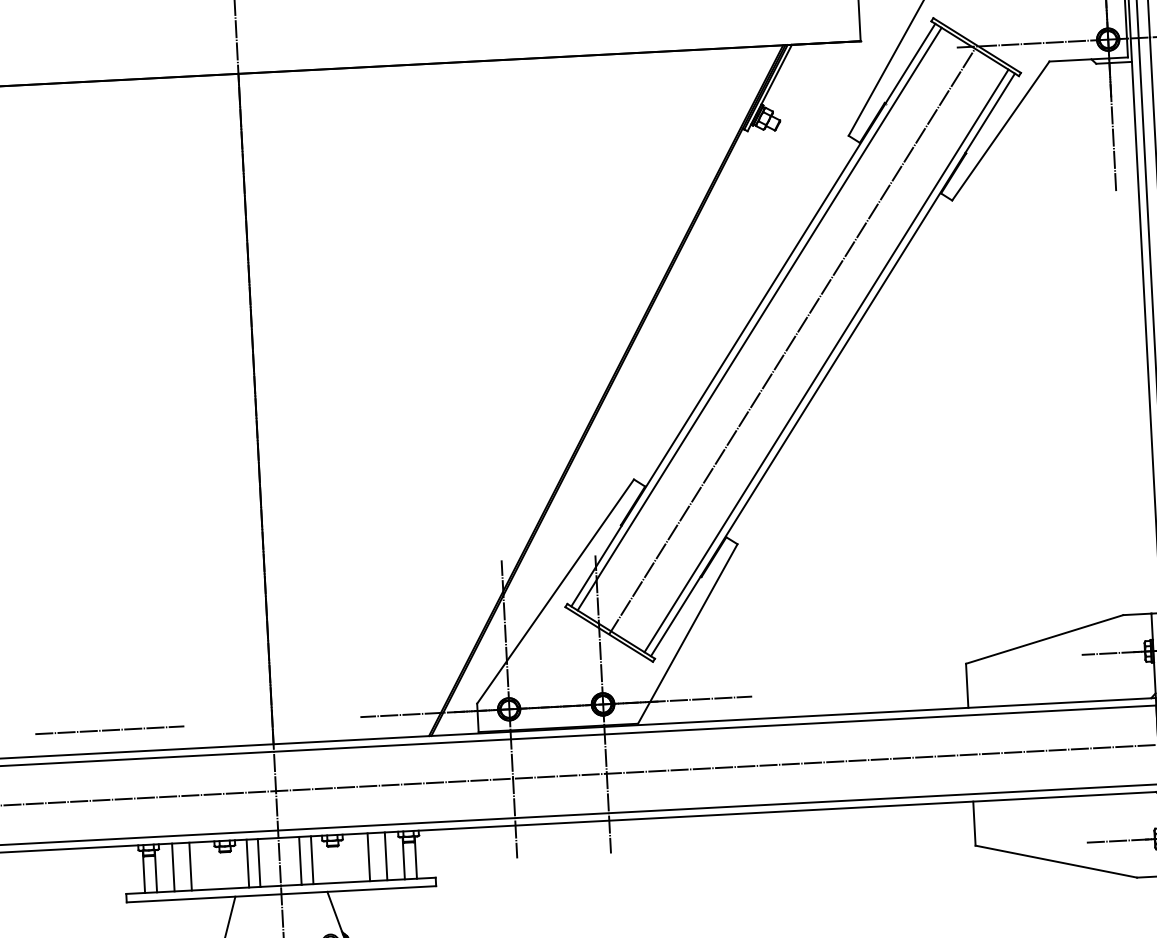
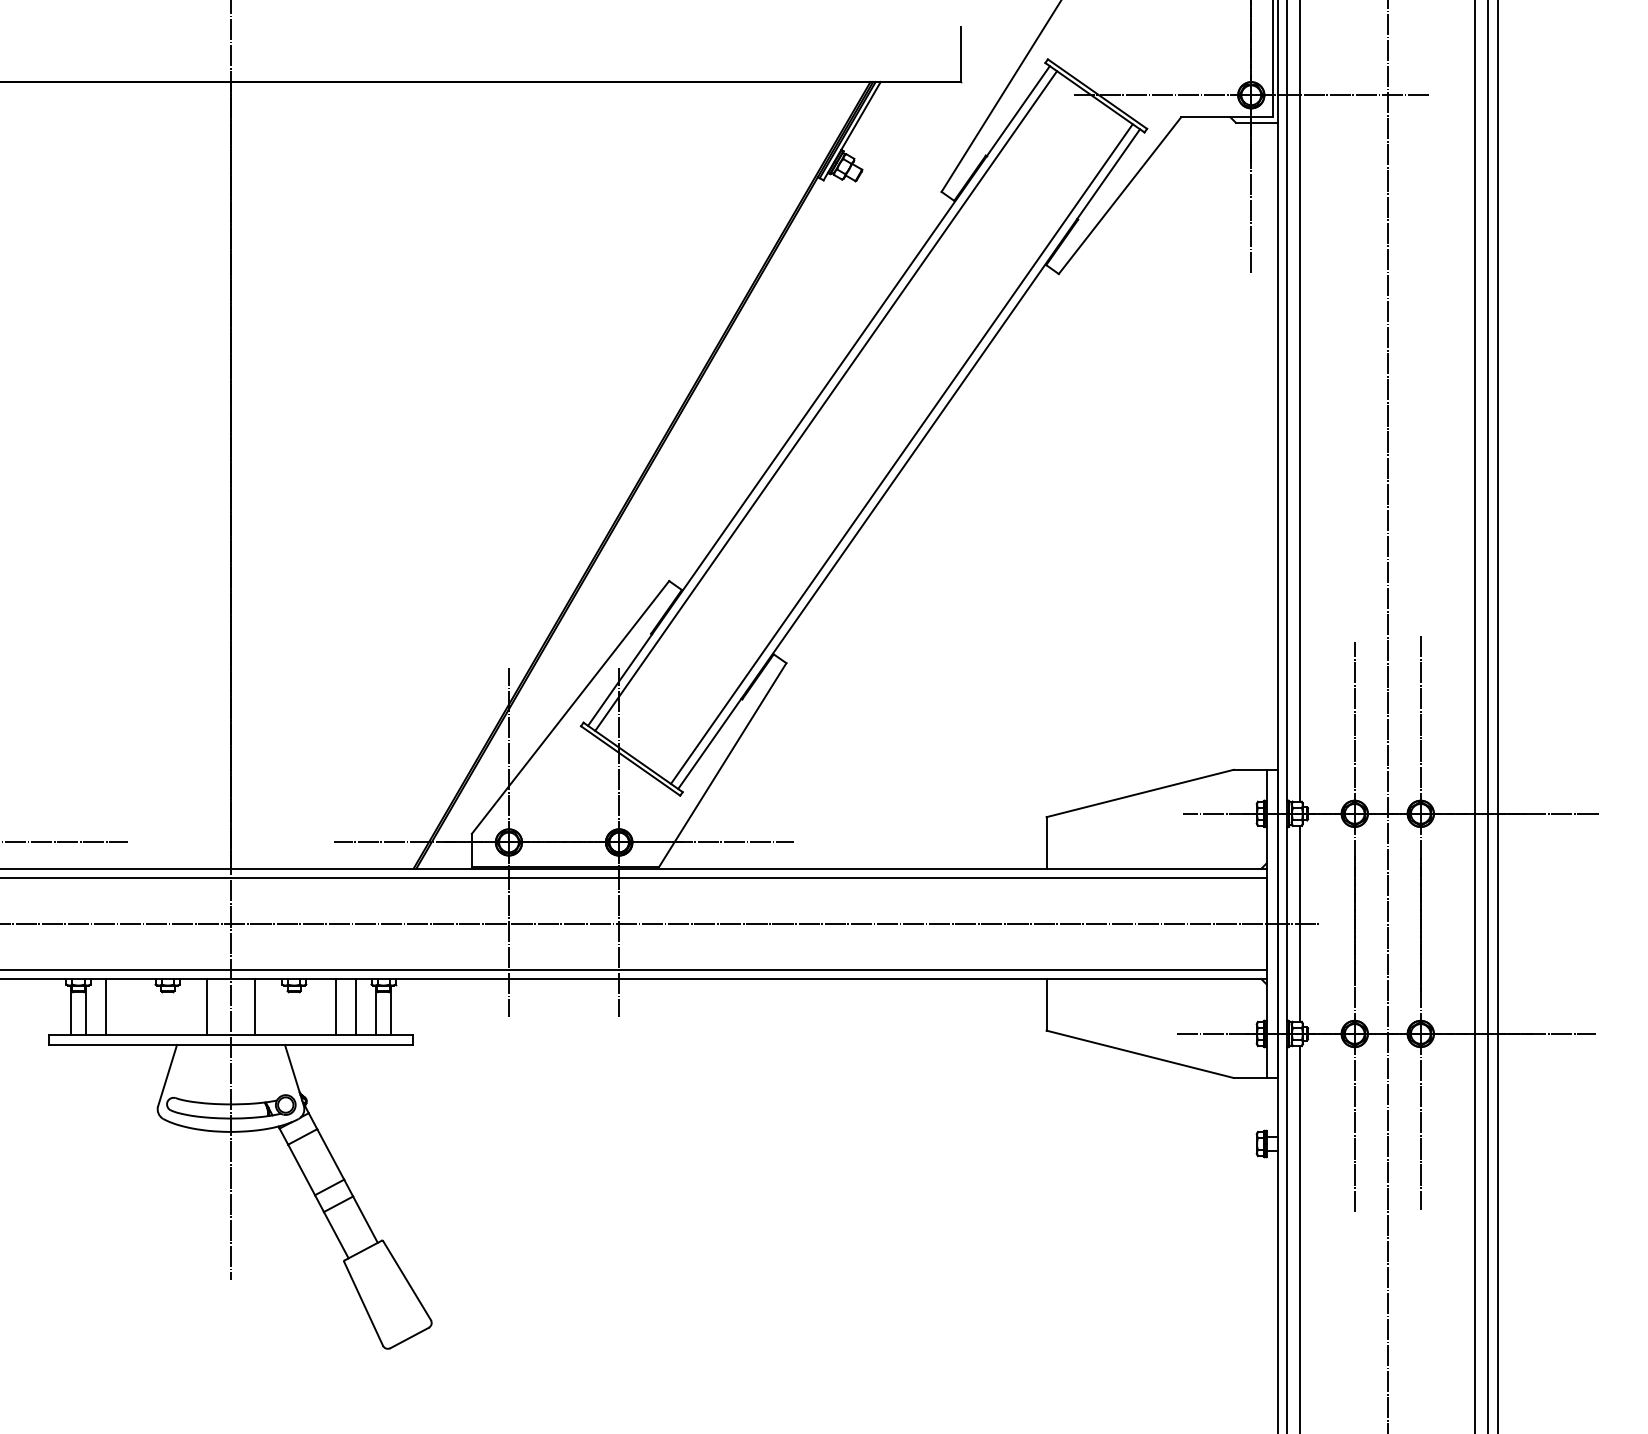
line: (791, 341) -> (862, 429), removed
line: (312, 859) -> (269, 1006), removed
line: (247, 863) -> (193, 1006), removed
line: (190, 866) -> (126, 1006), removed

